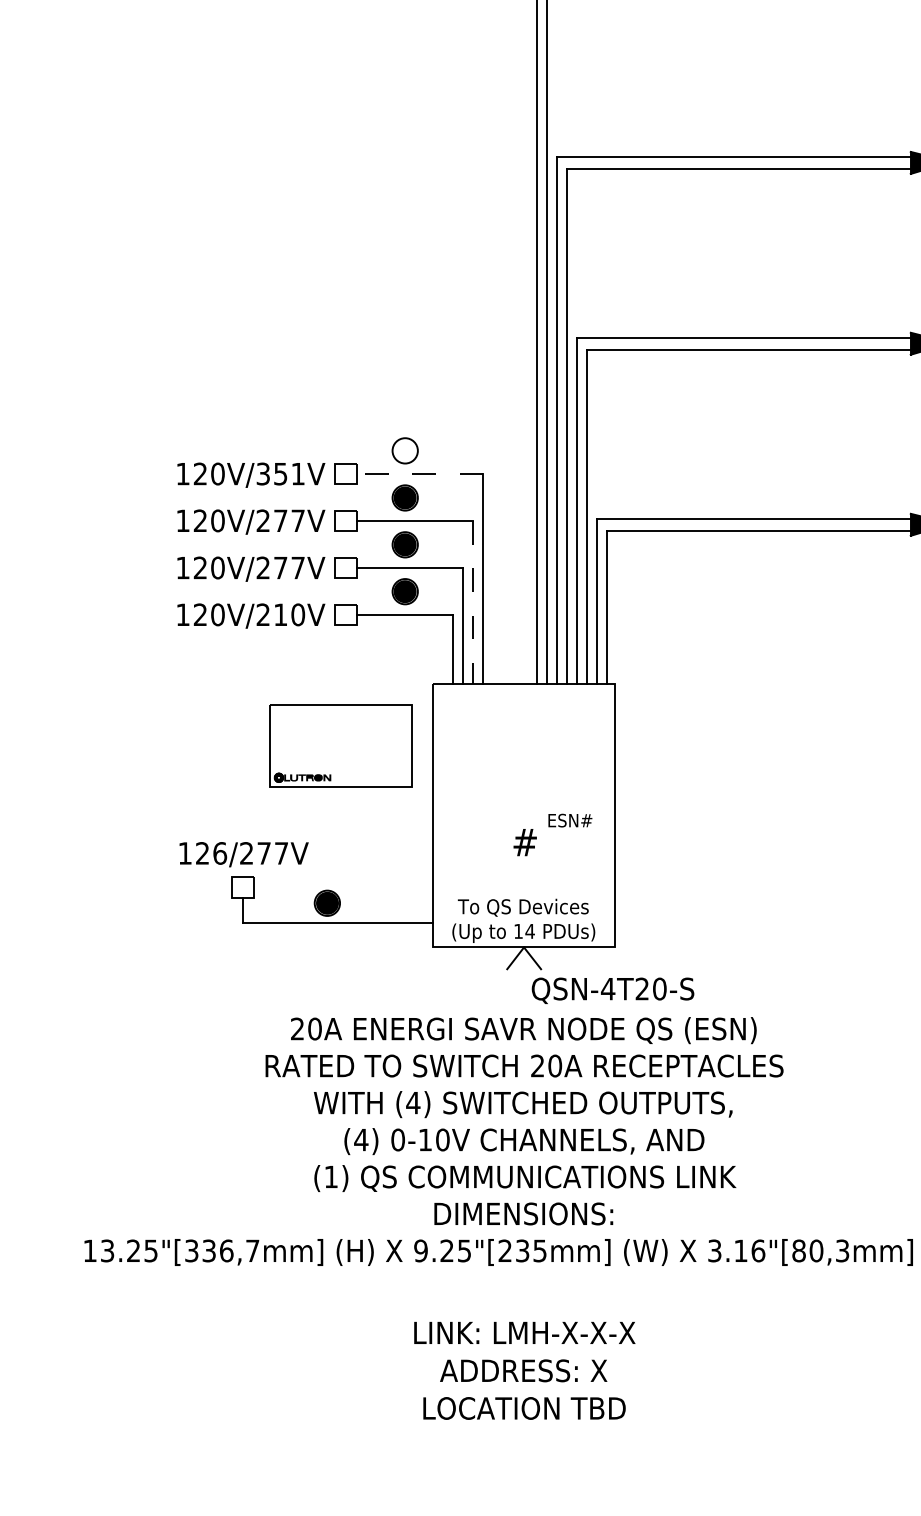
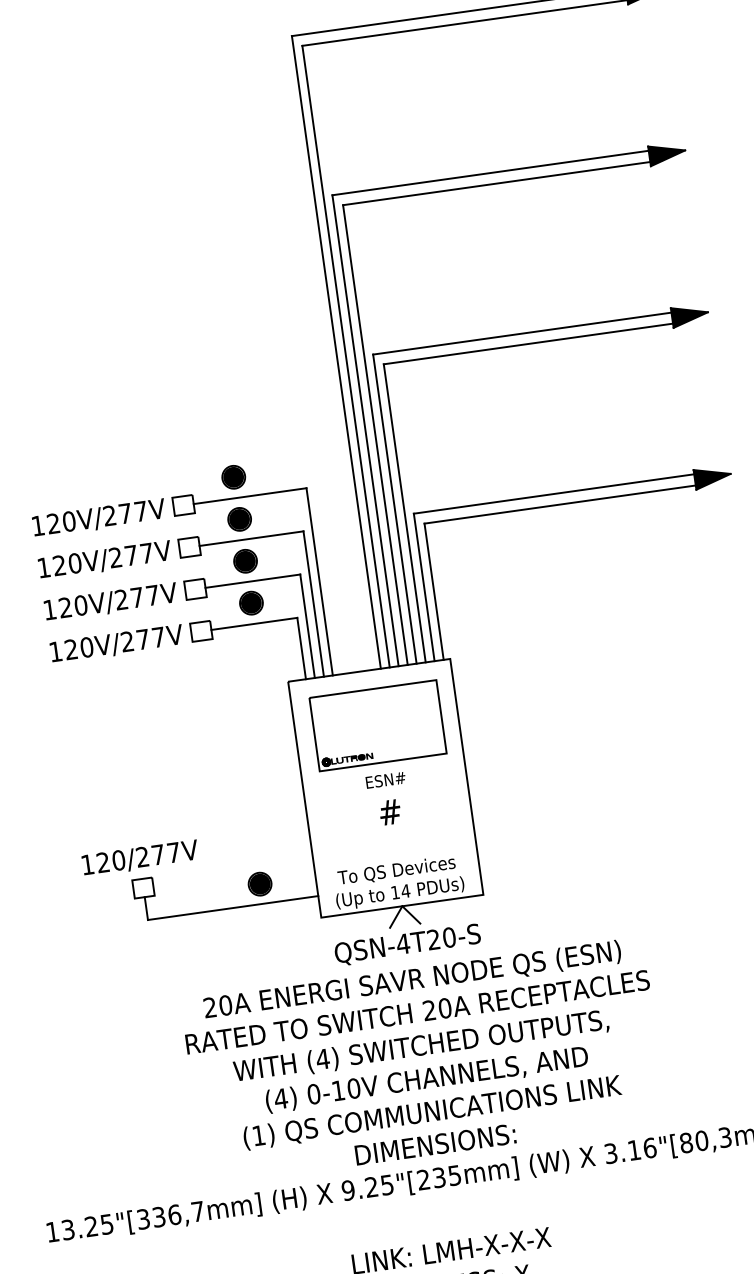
fill: (404, 450) -> (233, 477), added
text: (280, 473) -> (125, 513), 120V/351V -> 120V/277V
line: (419, 474) -> (249, 496), dashed -> solid
line: (473, 602) -> (313, 604), dashed -> solid
text: (289, 614) -> (150, 638), 120V/210V -> 120V/277V
part: (340, 745) -> (377, 725), moved
text: (570, 820) -> (385, 780), moved
text: (220, 853) -> (119, 860), 126/277V -> 120/277V
part: (326, 902) -> (259, 883), moved
text: (612, 990) -> (407, 944), moved

